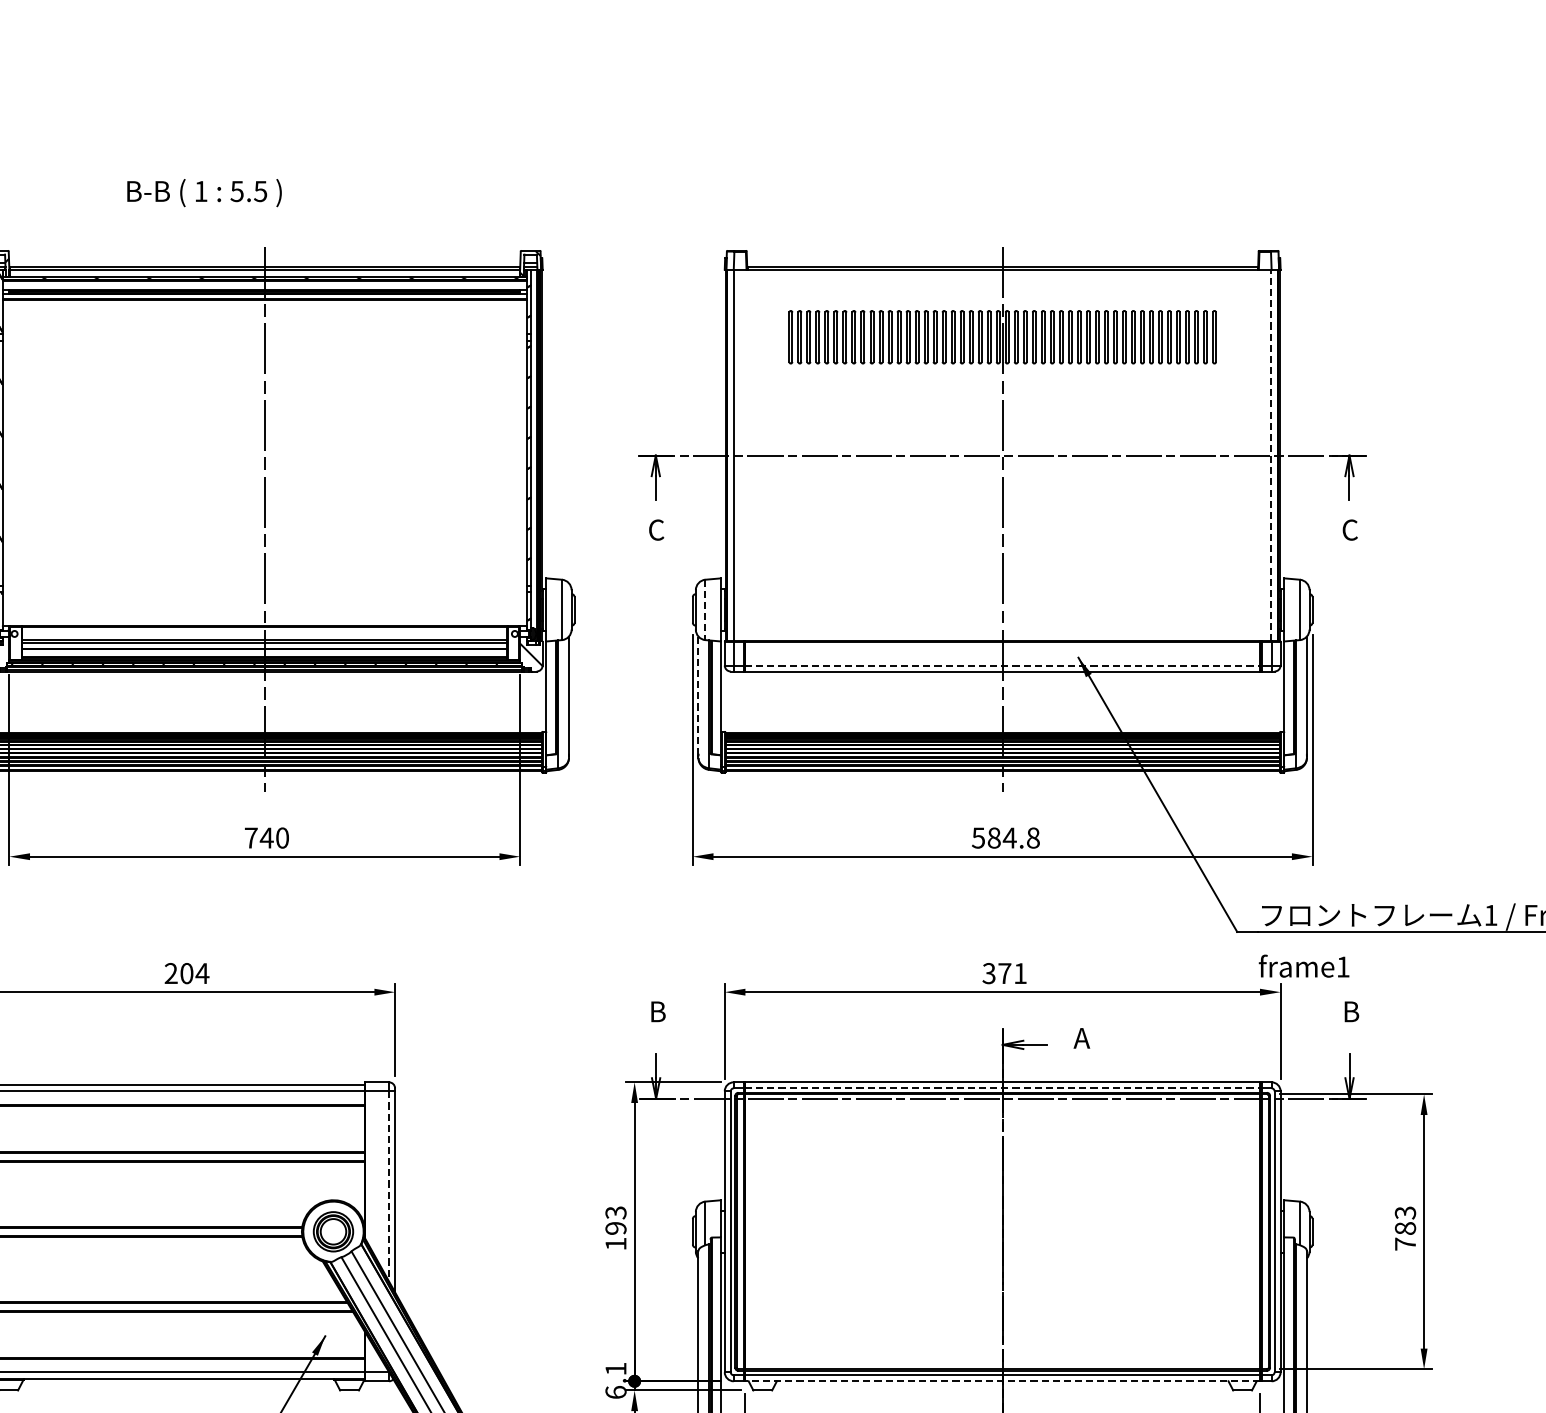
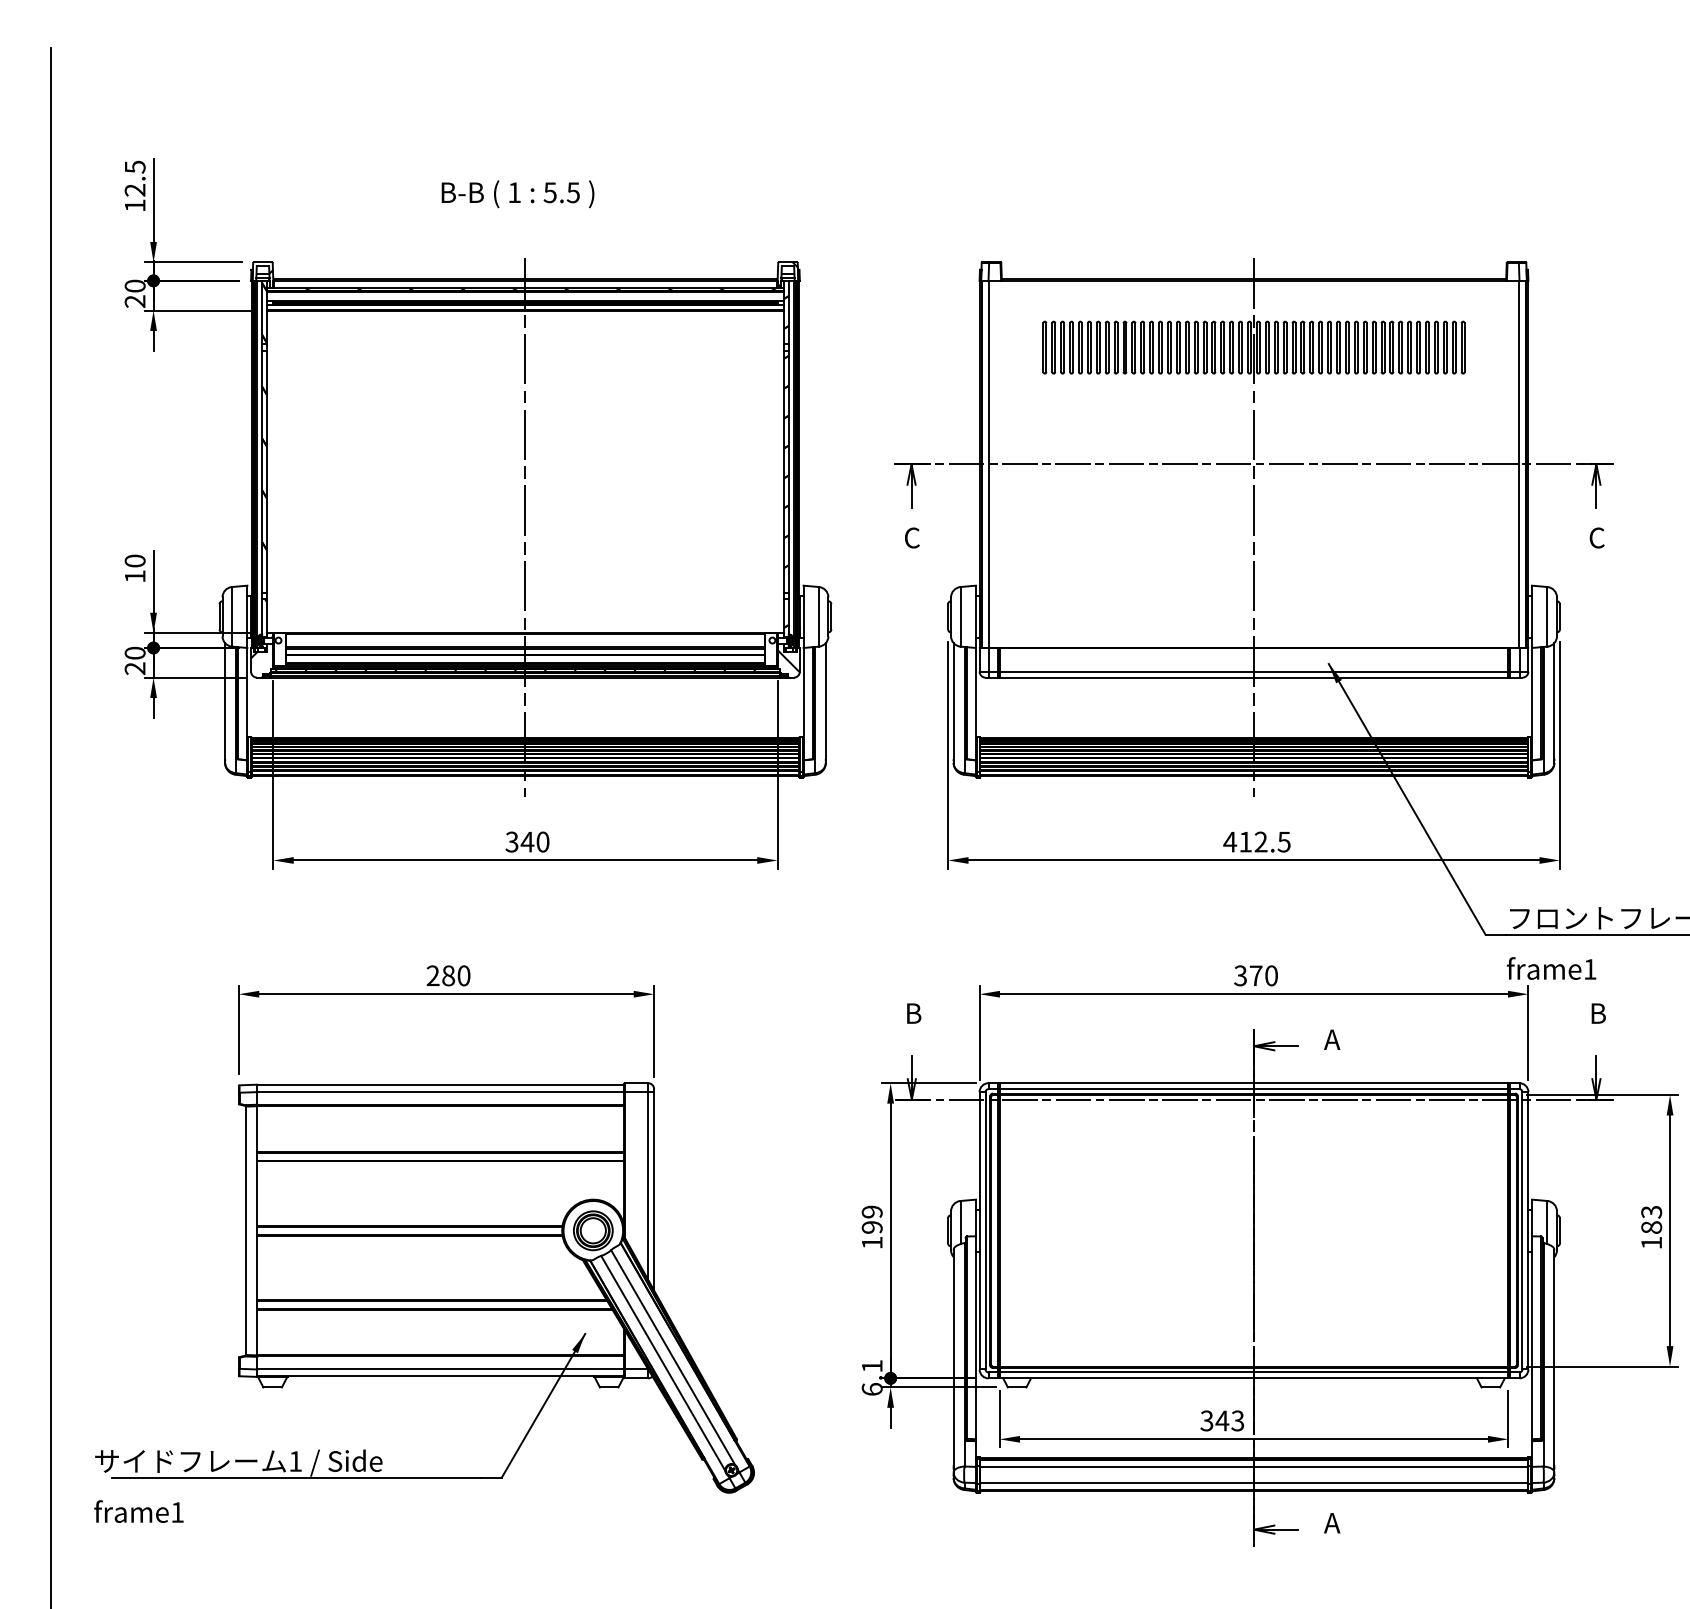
text: (204, 193) -> (517, 194), moved
line: (1271, 455) -> (1519, 464), dashed -> solid
line: (705, 609) -> (960, 616), dashed -> solid
line: (1003, 665) -> (1254, 671), dashed -> solid
line: (698, 694) -> (953, 700), dashed -> solid
text: (250, 837) -> (511, 841), 740 -> 340
text: (1005, 837) -> (1256, 841), 584.8 -> 412.5
text: (194, 973) -> (456, 975), 204 -> 280
text: (1020, 973) -> (1271, 975), 371 -> 370
line: (1003, 1088) -> (1254, 1089), dashed -> solid
line: (389, 1186) -> (648, 1186), dashed -> solid
text: (616, 1212) -> (872, 1211), 193 -> 199
text: (1405, 1243) -> (1651, 1242), 783 -> 183
line: (1002, 1381) -> (1253, 1378), dashed -> solid

